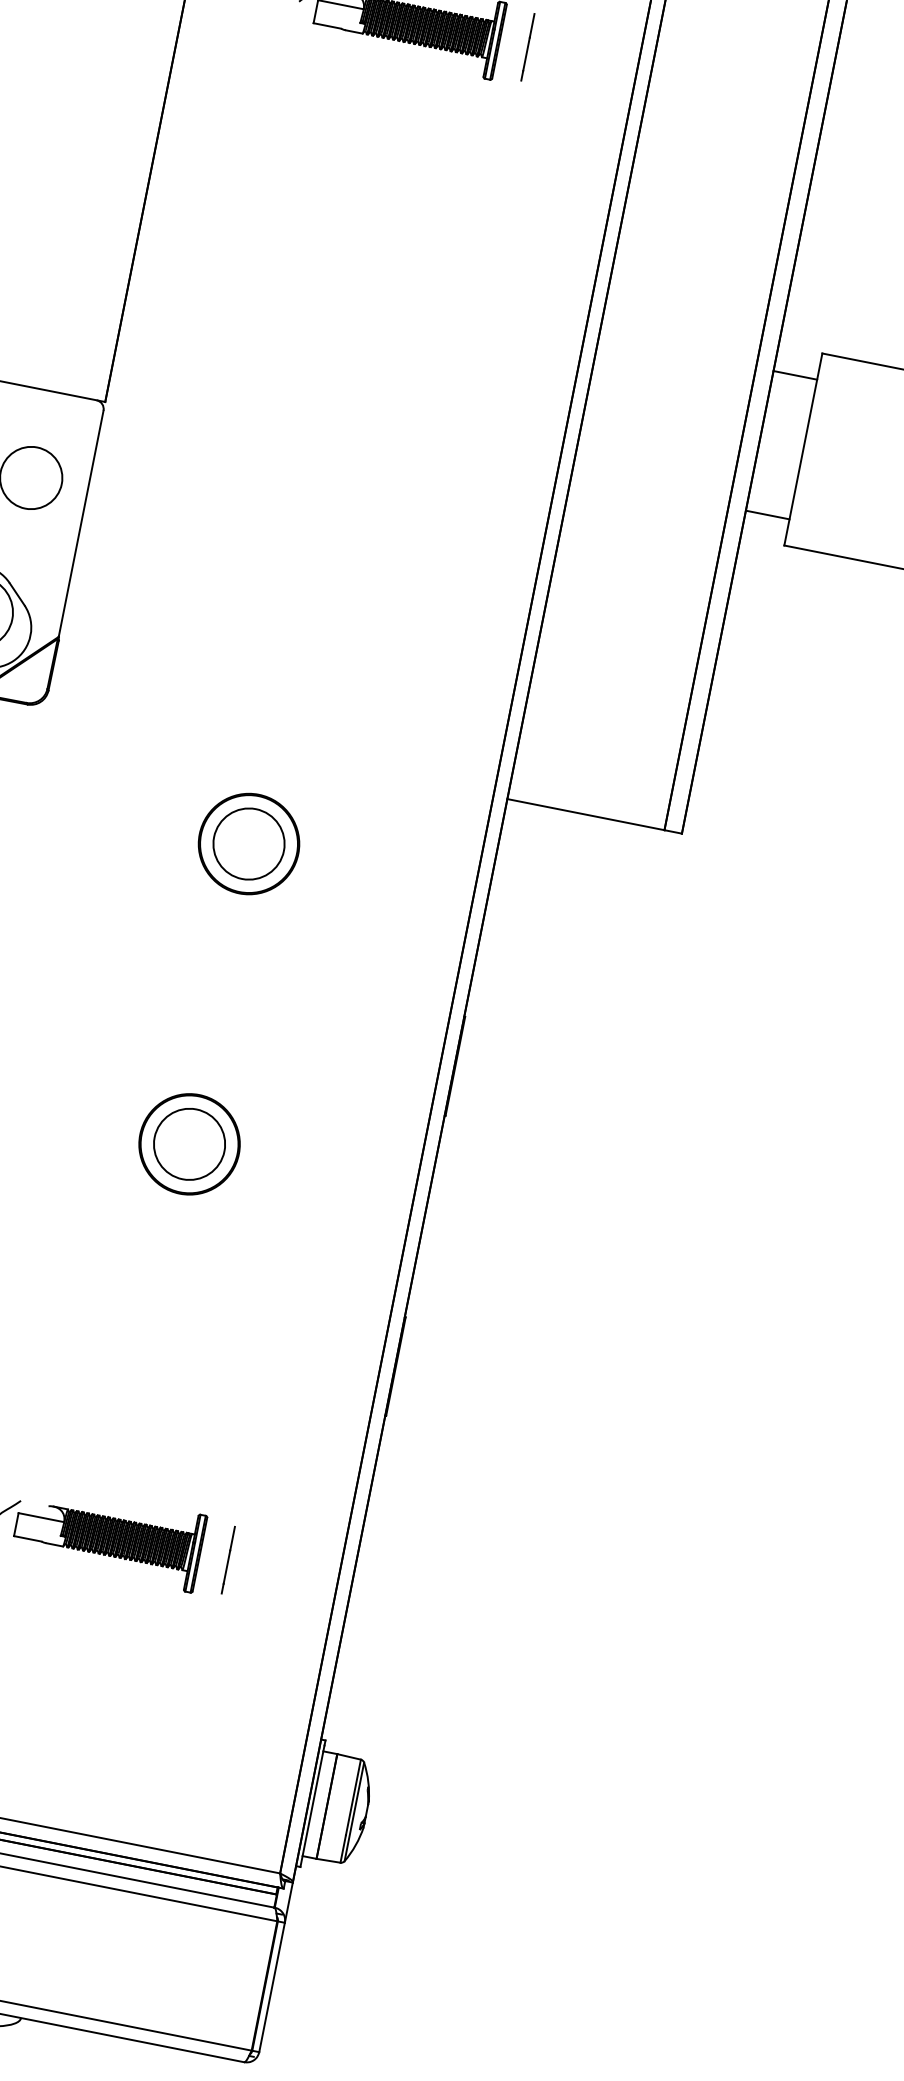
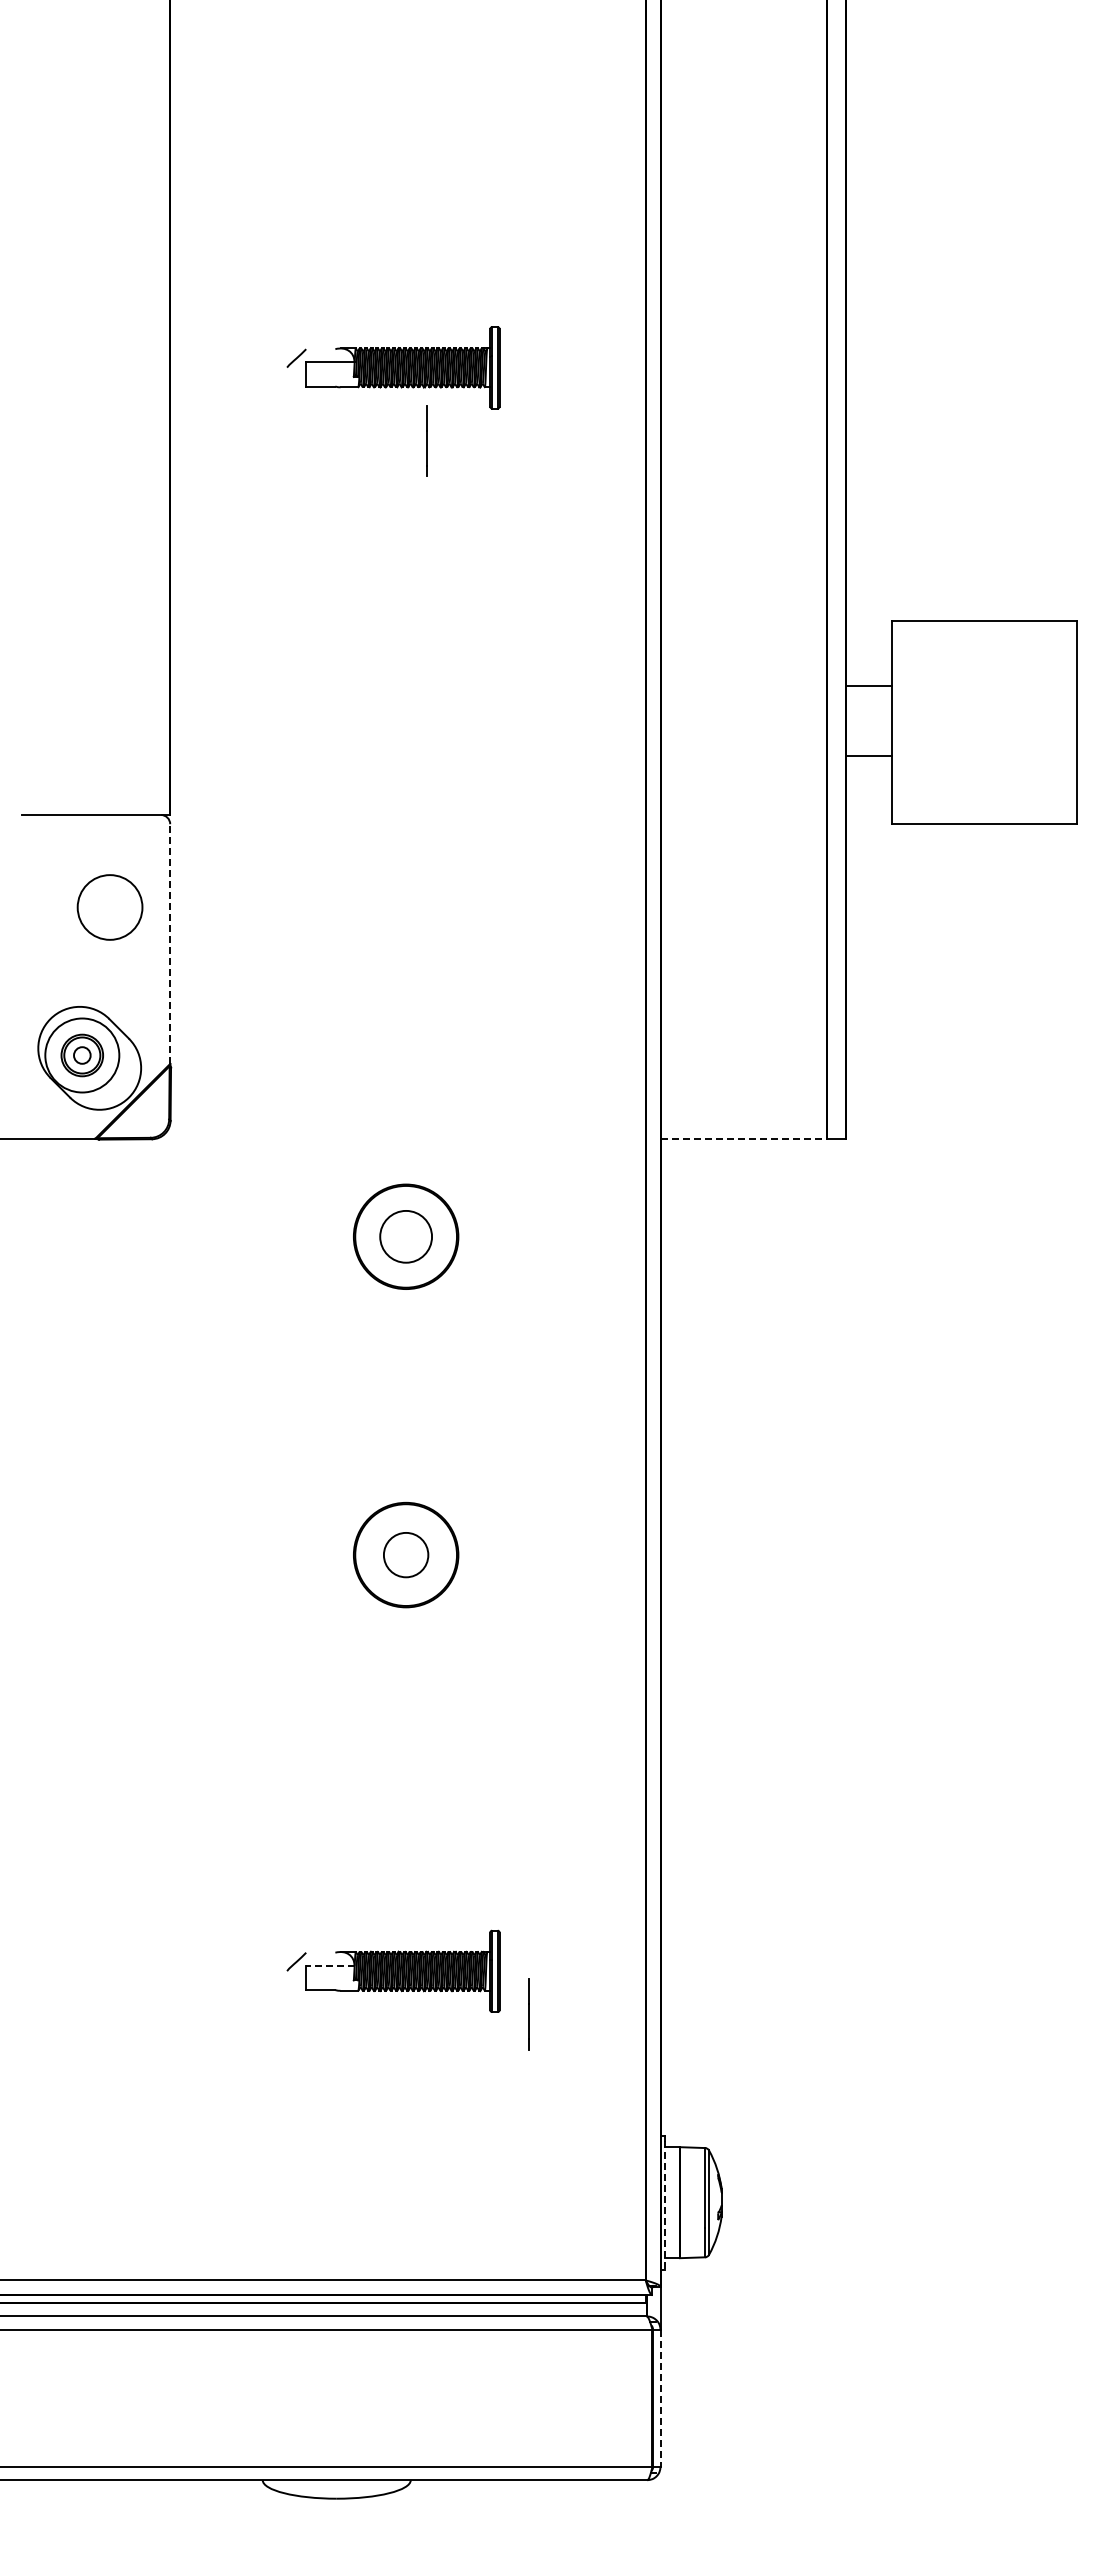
line: (527, 46) -> (426, 440), moved
line: (795, 375) -> (868, 686), moved
line: (767, 515) -> (868, 756), moved
line: (81, 524) -> (170, 944), solid -> dashed
line: (586, 814) -> (744, 1138), solid -> dashed
circle: (249, 843) -> (406, 1236), size x0.7
circle: (189, 1144) -> (406, 1555), size x0.6
line: (40, 1517) -> (329, 1965), solid -> dashed
line: (228, 1560) -> (528, 2014), moved
line: (312, 1806) -> (665, 2205), solid -> dashed
line: (272, 1987) -> (660, 2398), solid -> dashed

